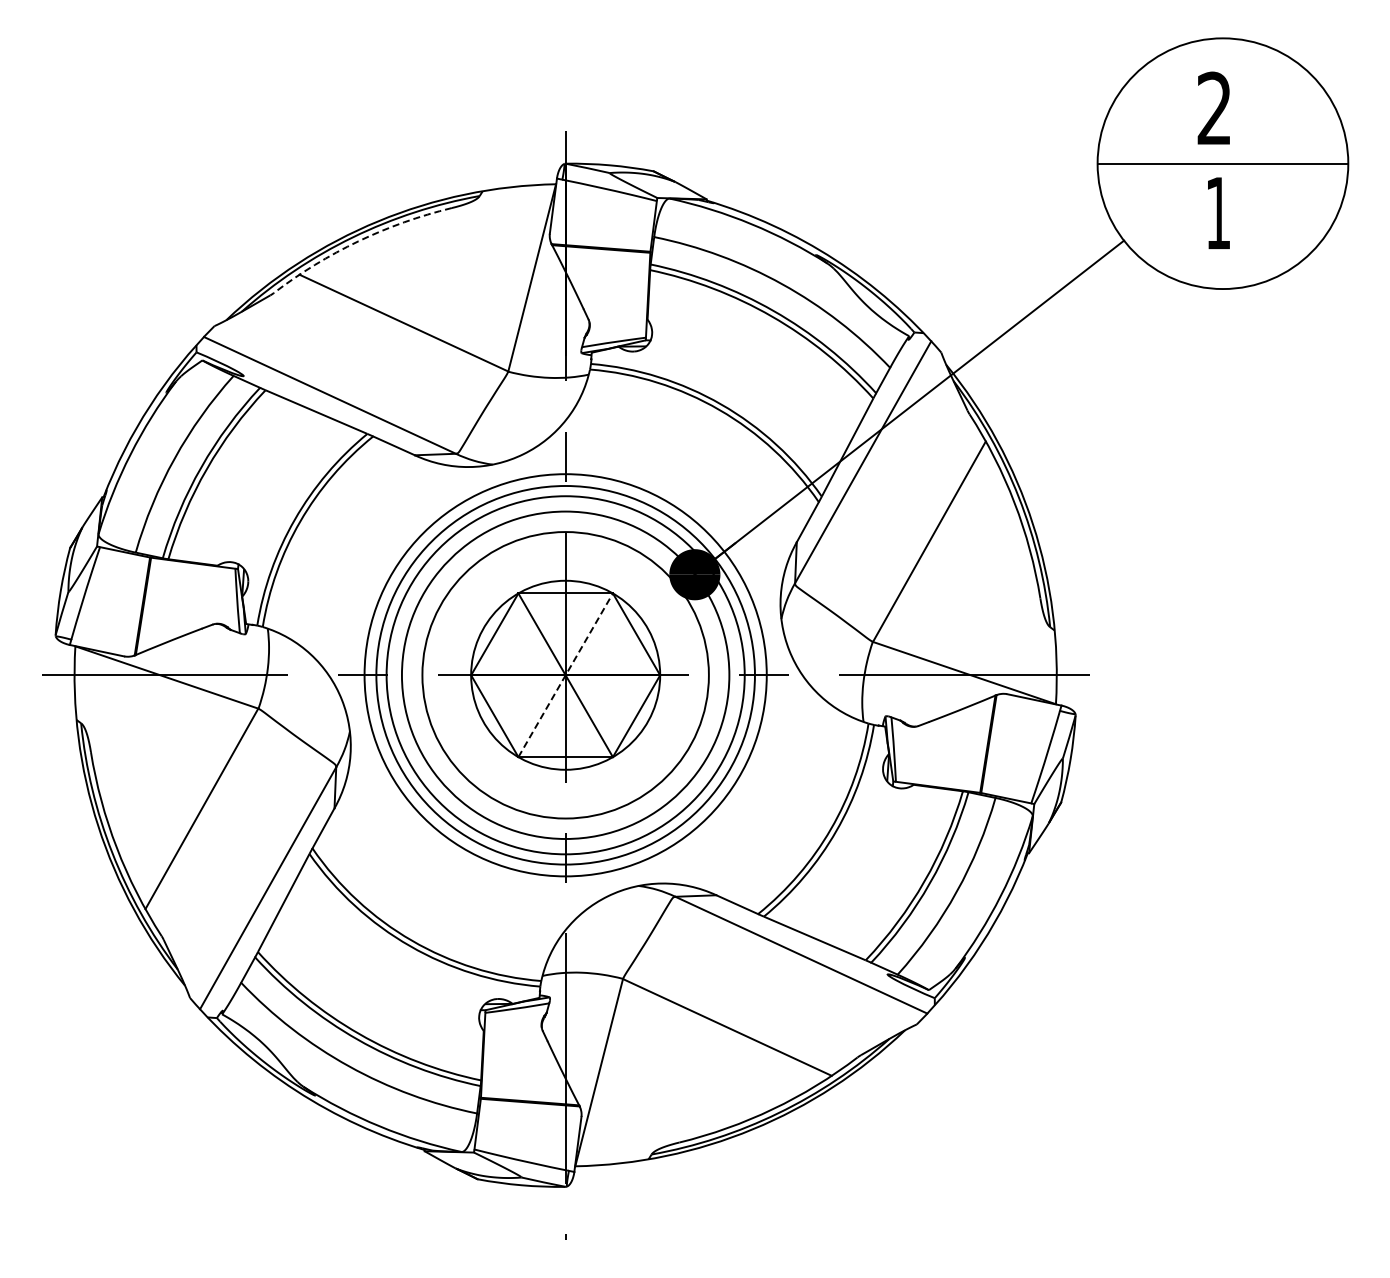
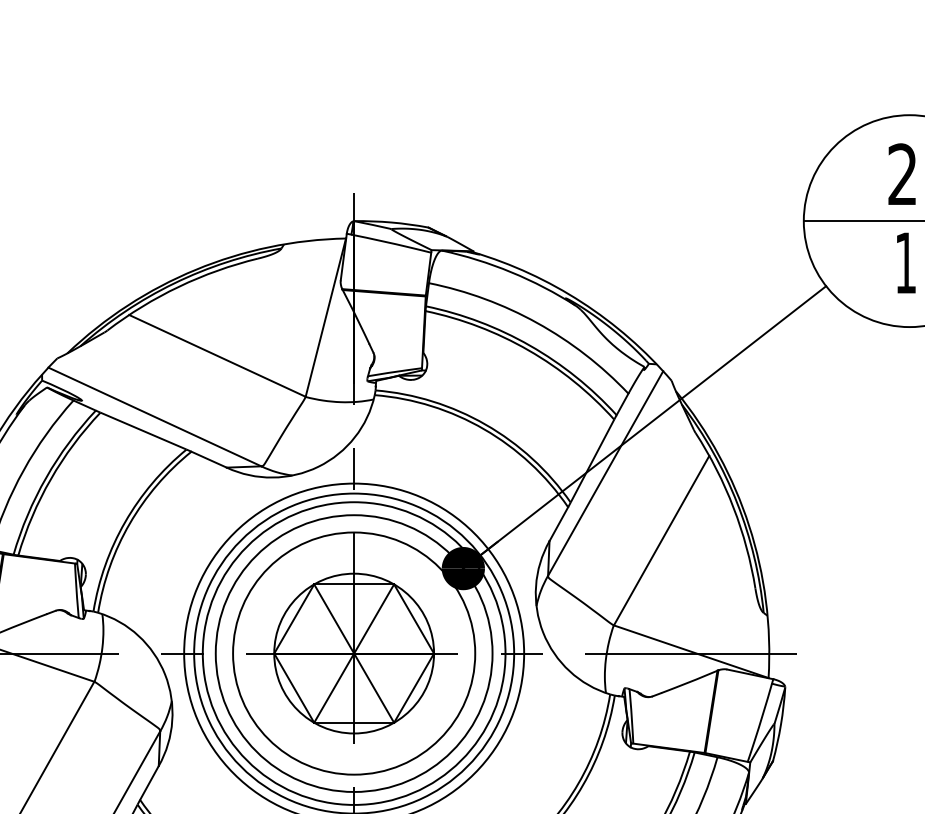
arc: (358, 241) -> (179, 286), dashed -> solid
line: (565, 675) -> (354, 653), dashed -> solid

